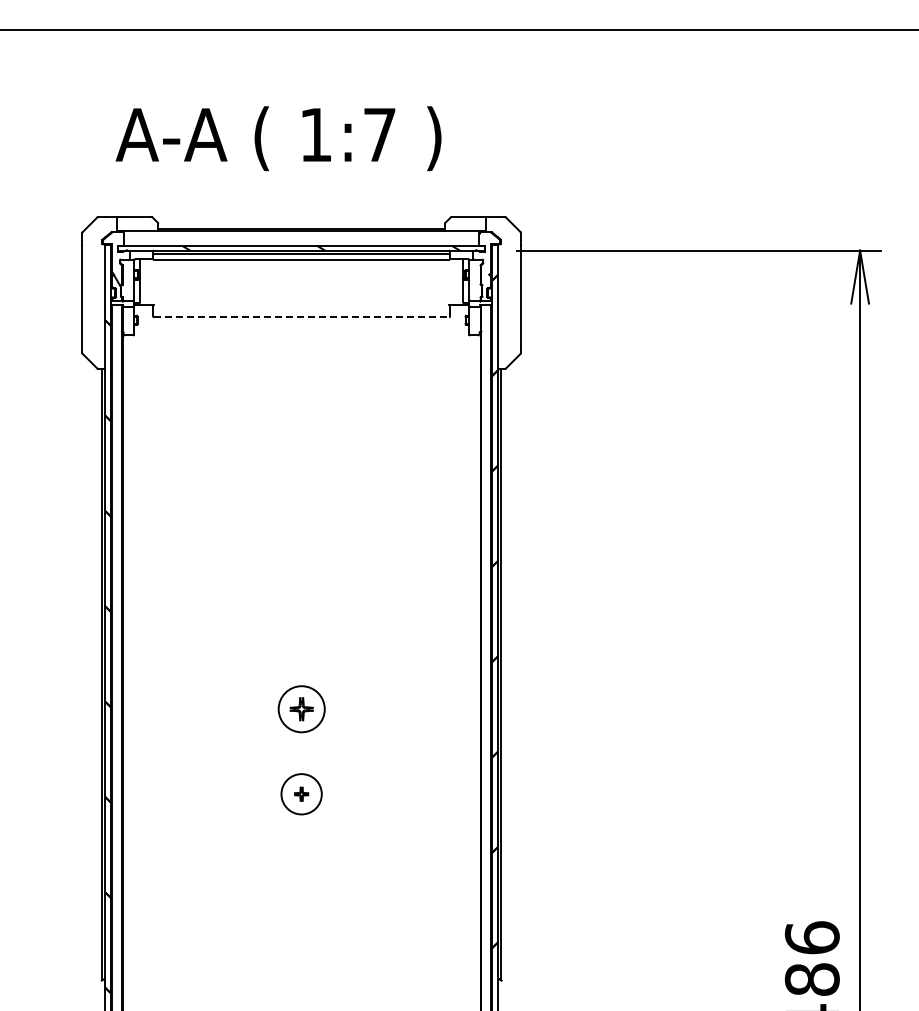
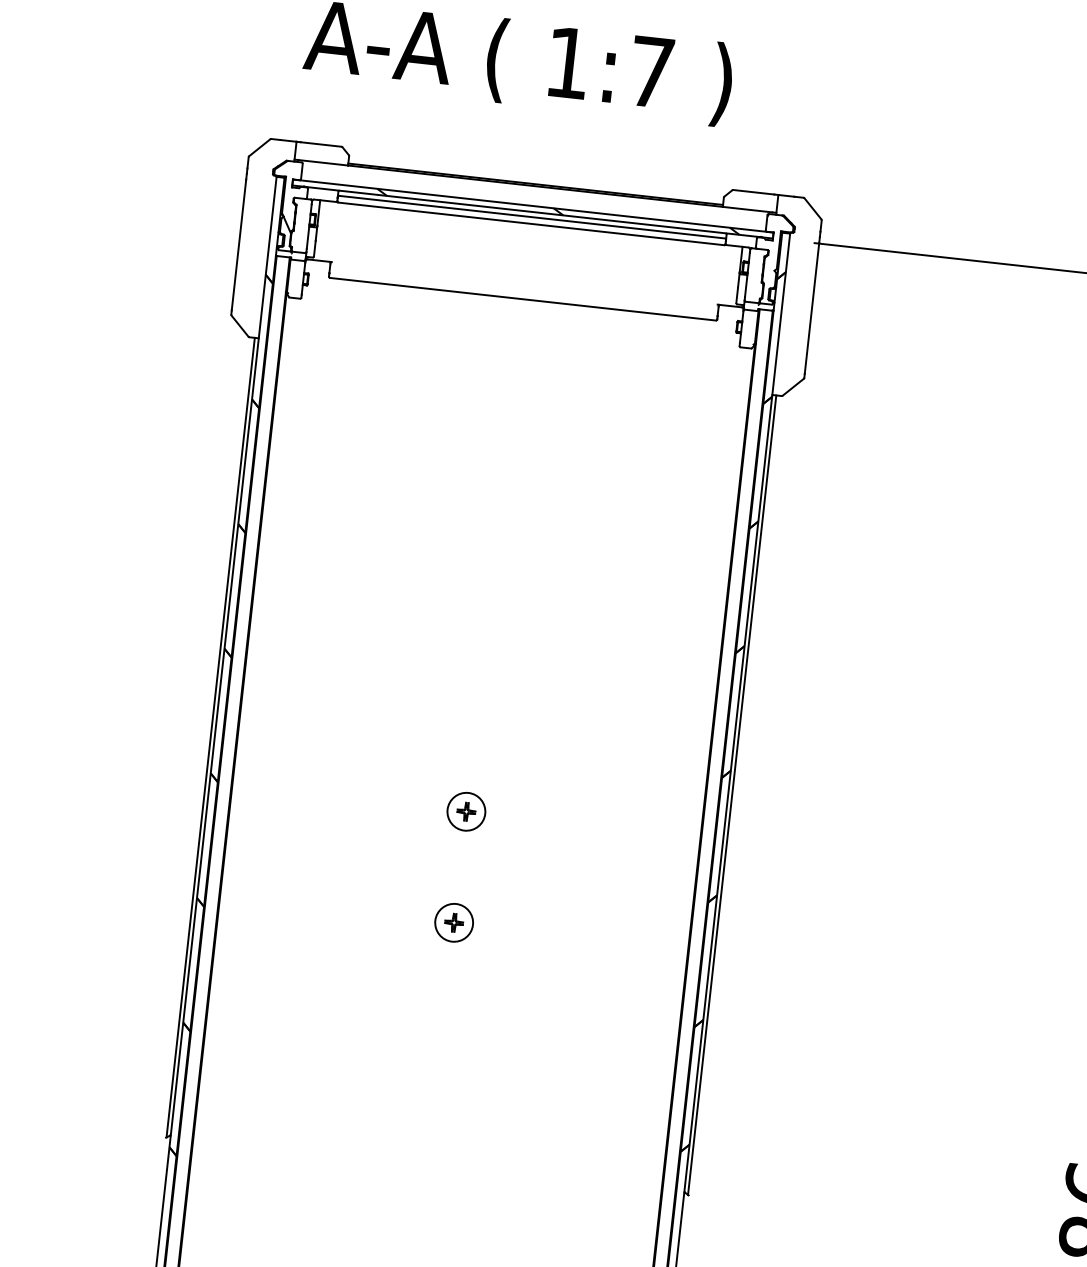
line: (301, 317) -> (522, 299), dashed -> solid
part: (301, 709) -> (466, 811), size x0.62
circle: (301, 793) -> (454, 921), size x0.71

